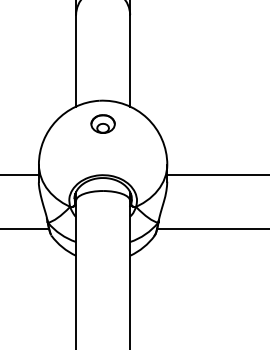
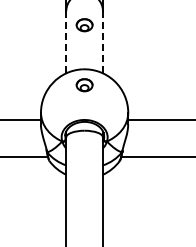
part: (102, 36) -> (84, 25), added
line: (130, 59) -> (103, 41), solid -> dashed
line: (76, 61) -> (66, 42), solid -> dashed

